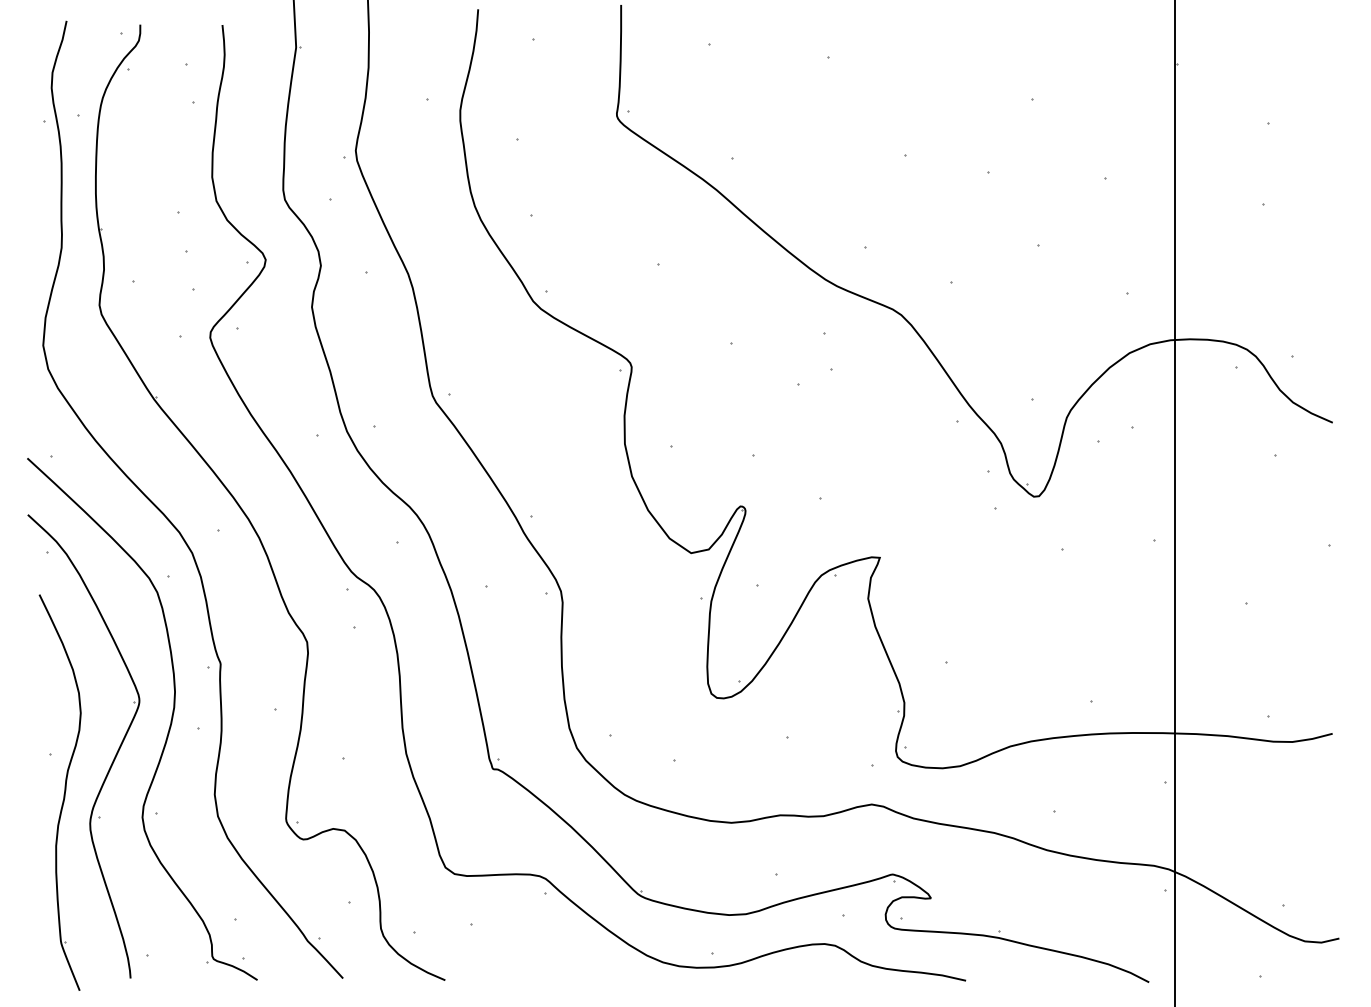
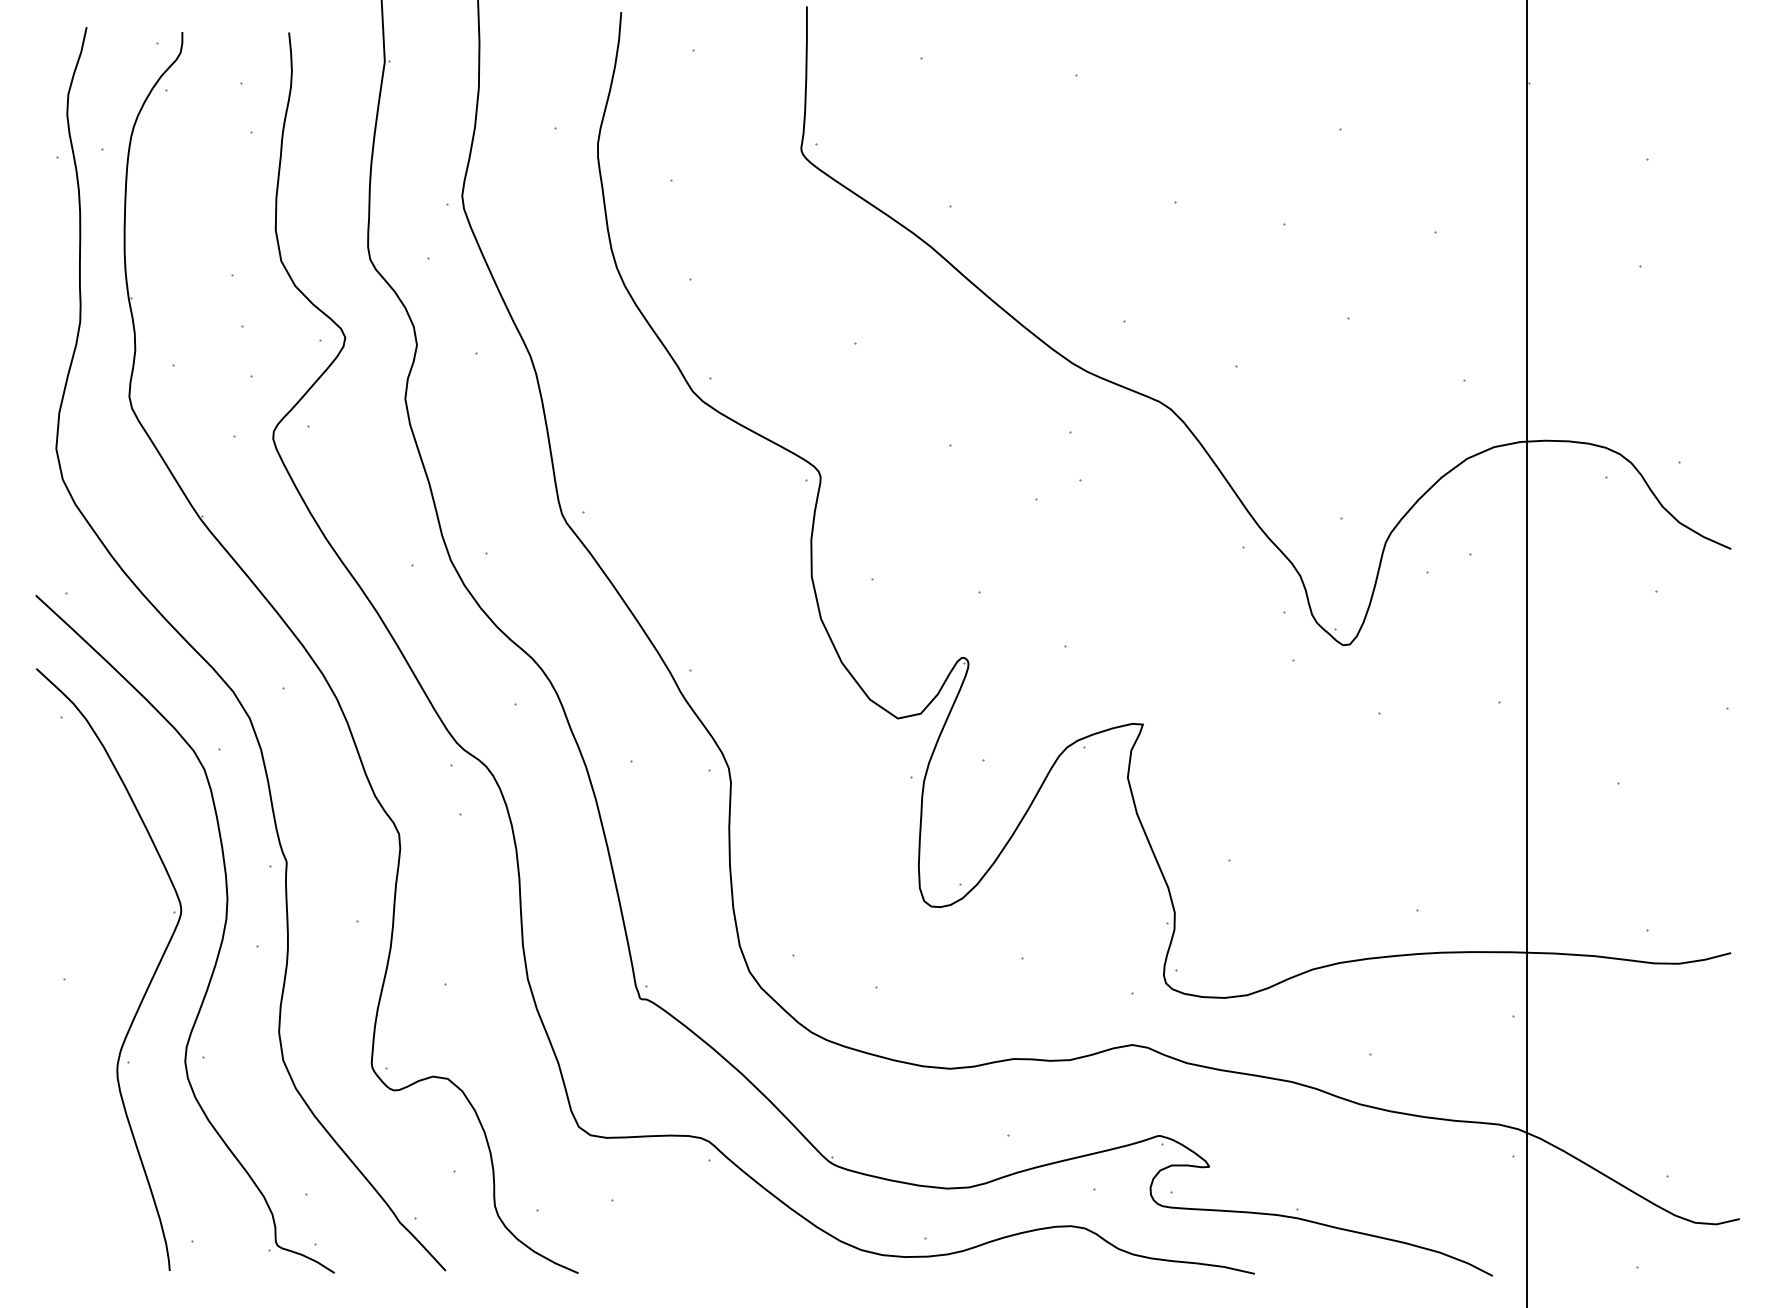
part: (59, 792) -> (77, 1029), removed

